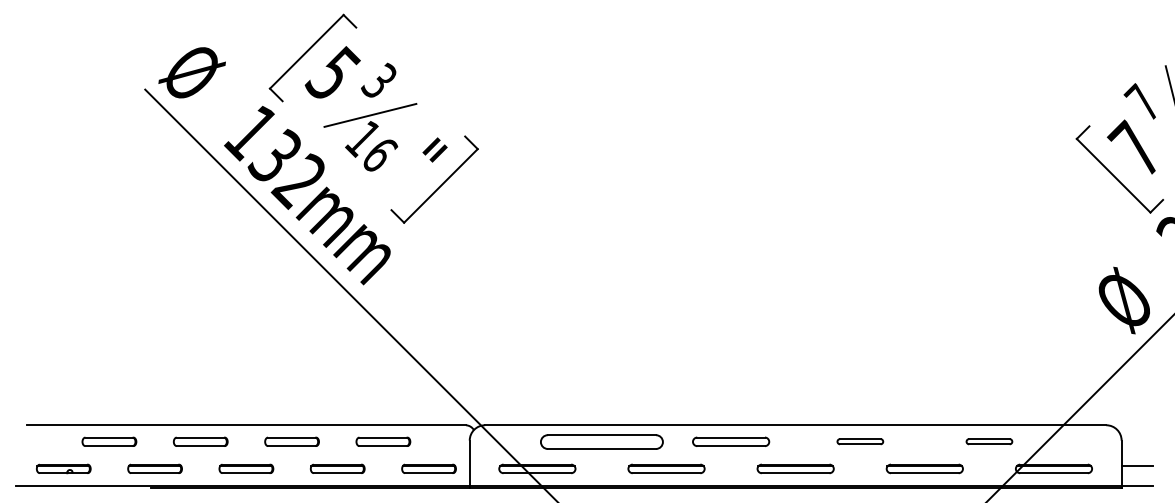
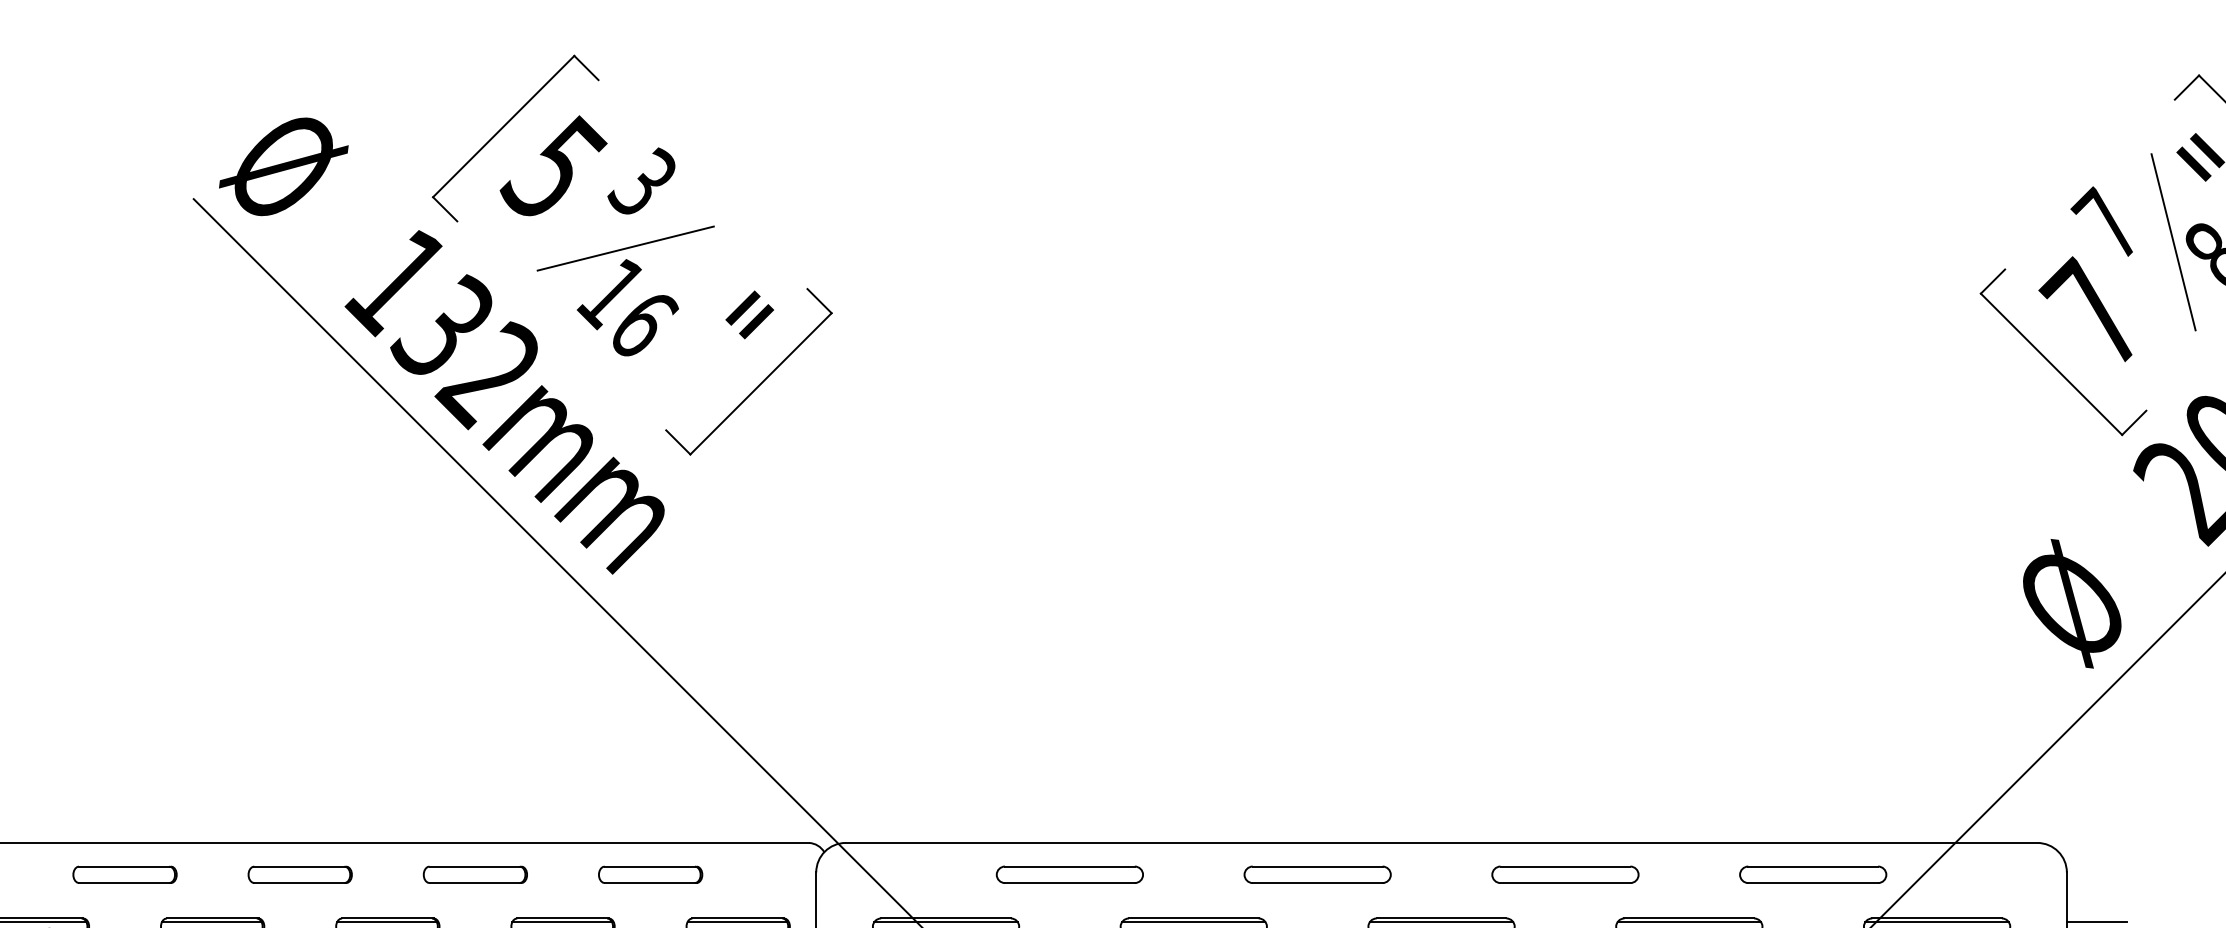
part: (601, 441) -> (1069, 874), size x0.62
part: (860, 441) -> (1565, 874), size x1.67
part: (989, 441) -> (1813, 874), size x1.67

